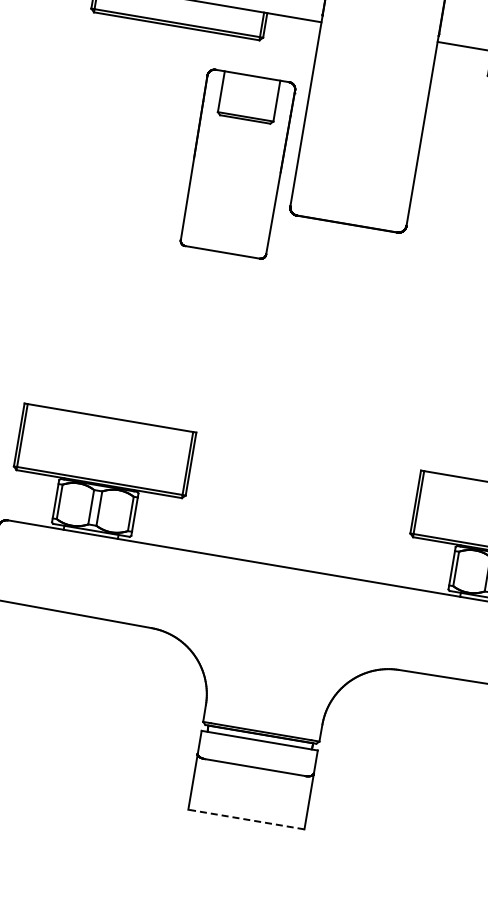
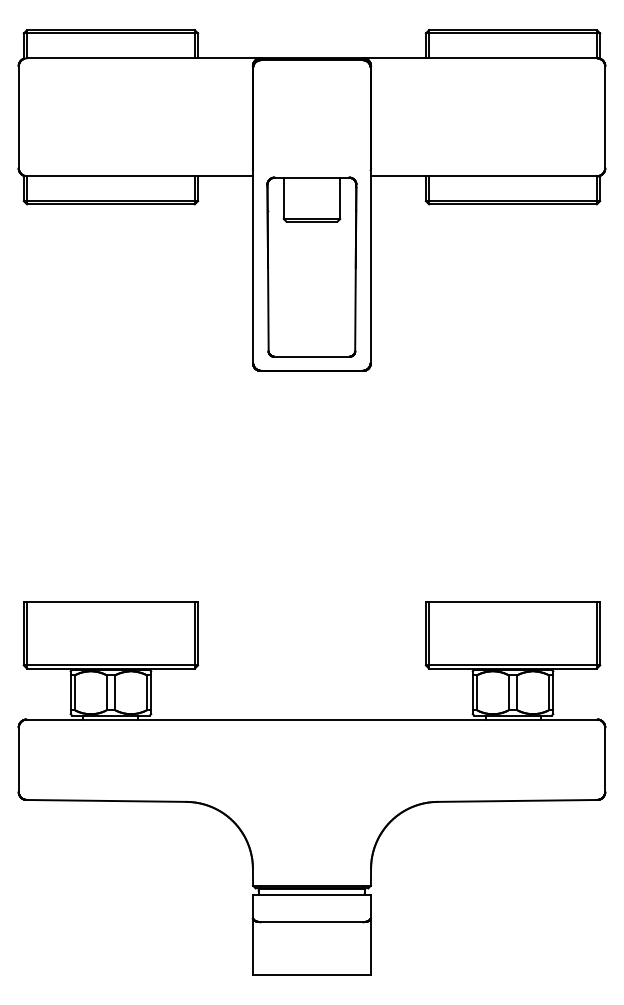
part: (237, 163) -> (311, 266), moved
line: (246, 819) -> (311, 974), dashed -> solid

